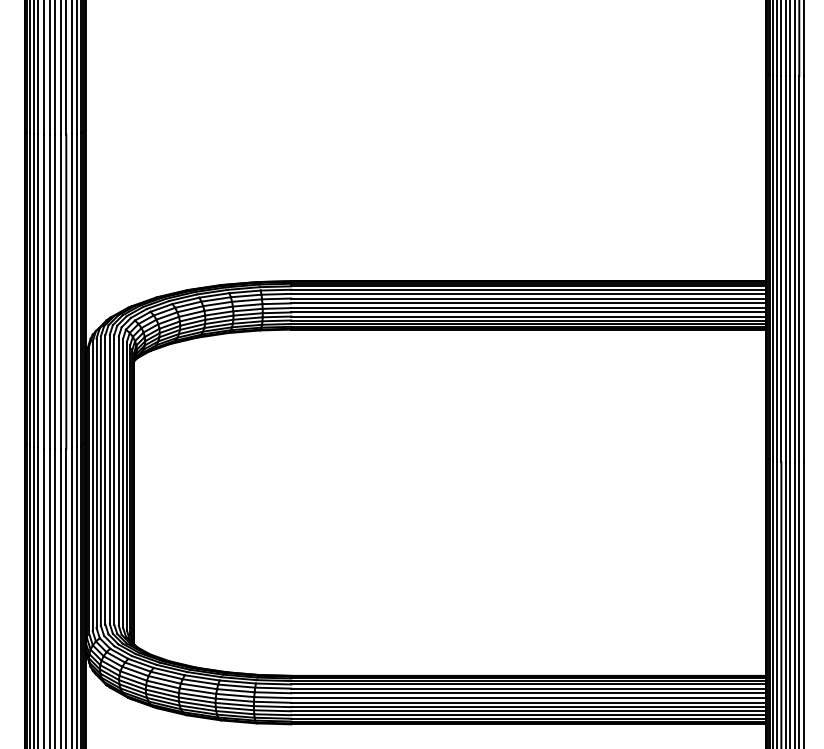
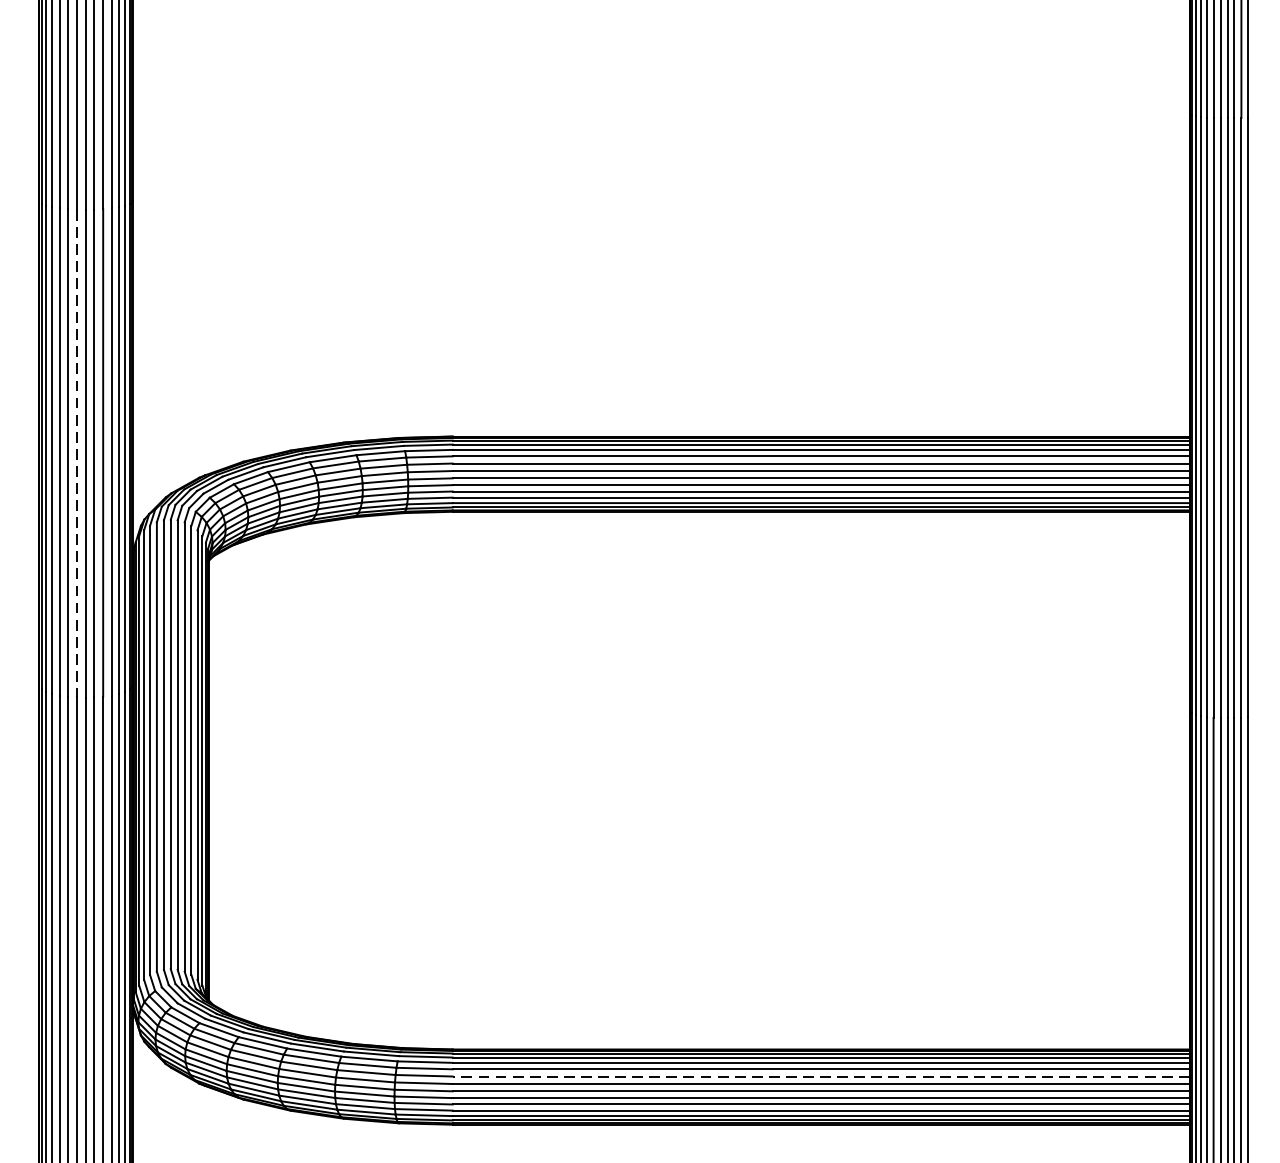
line: (49, 292) -> (77, 454), solid -> dashed
line: (528, 693) -> (820, 1076), solid -> dashed

